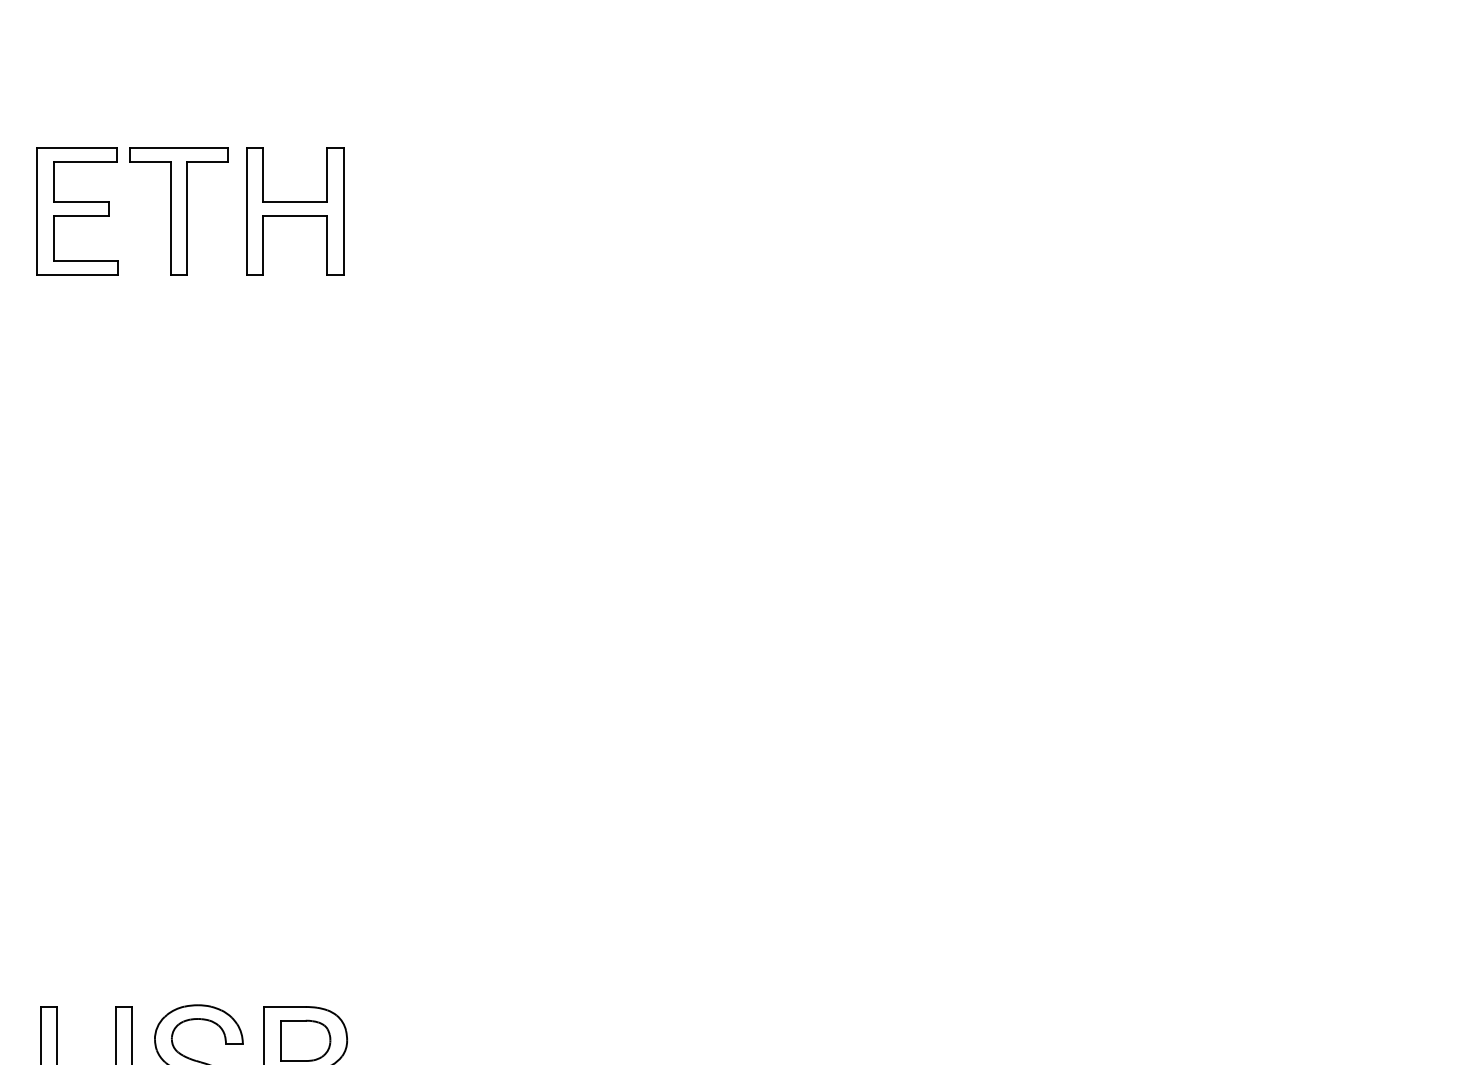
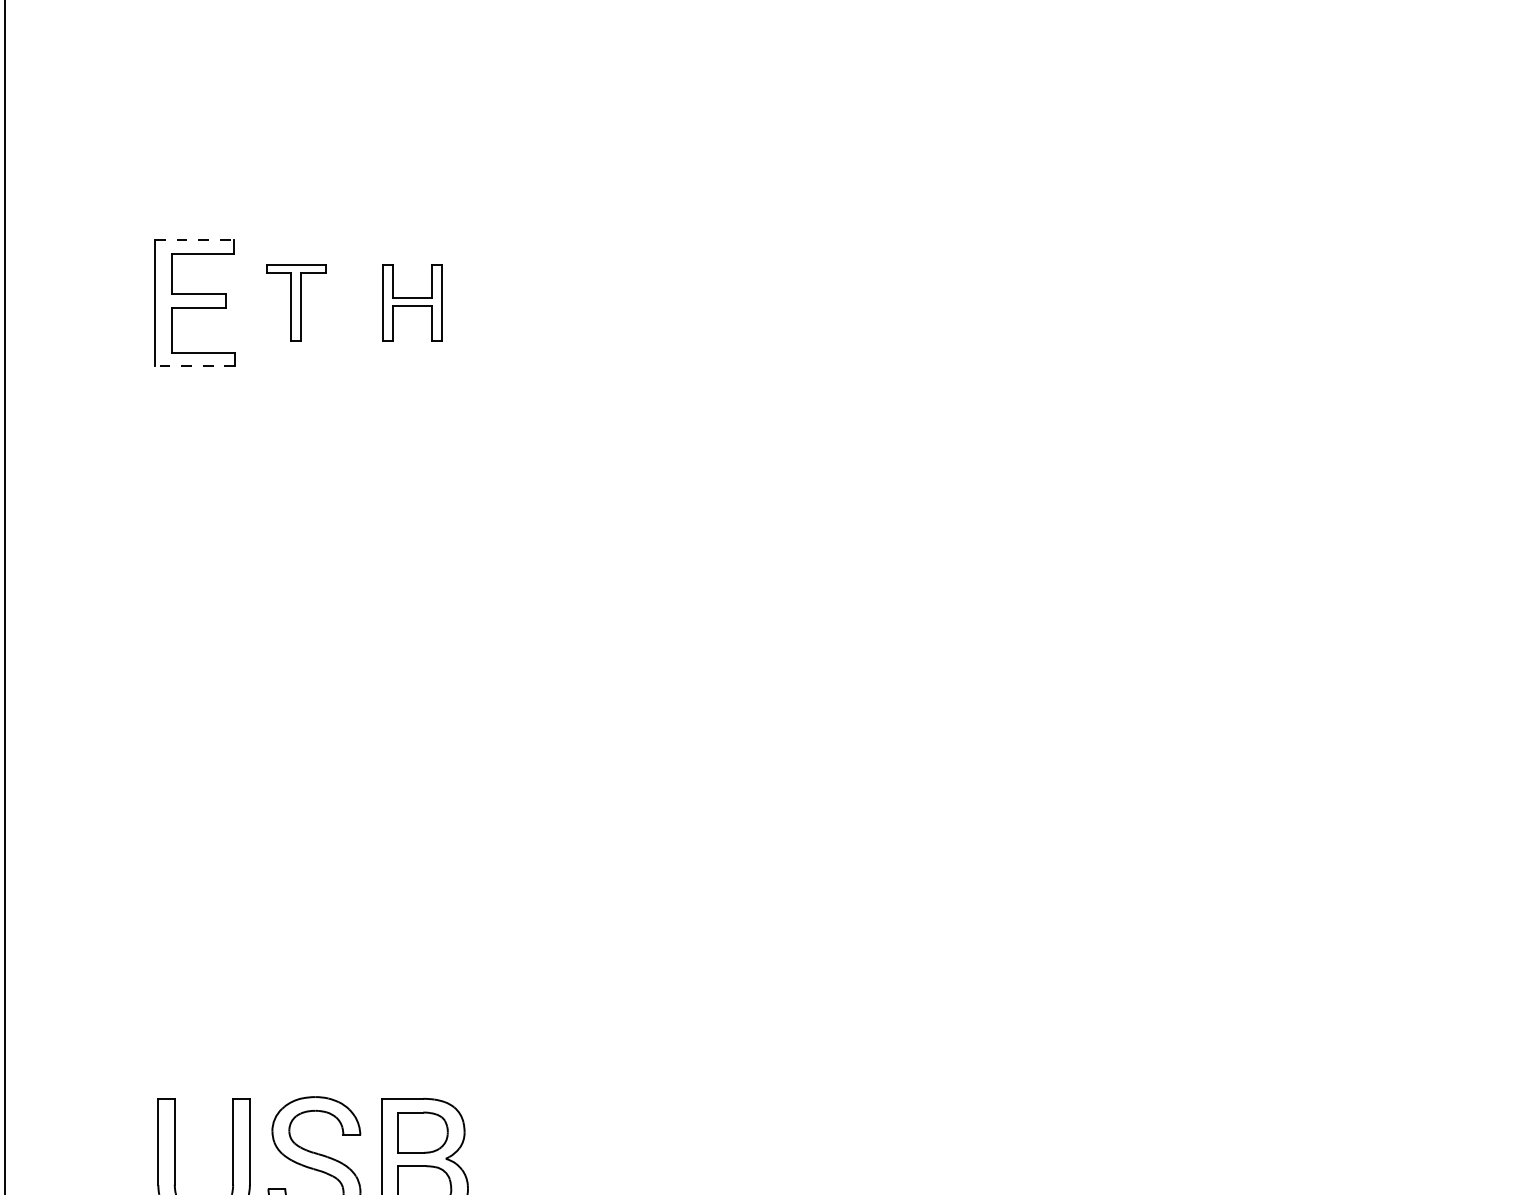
line: (77, 147) -> (194, 239), solid -> dashed
part: (178, 210) -> (295, 302), size x0.6
part: (295, 210) -> (412, 302), size x0.6
line: (77, 274) -> (194, 366), solid -> dashed

